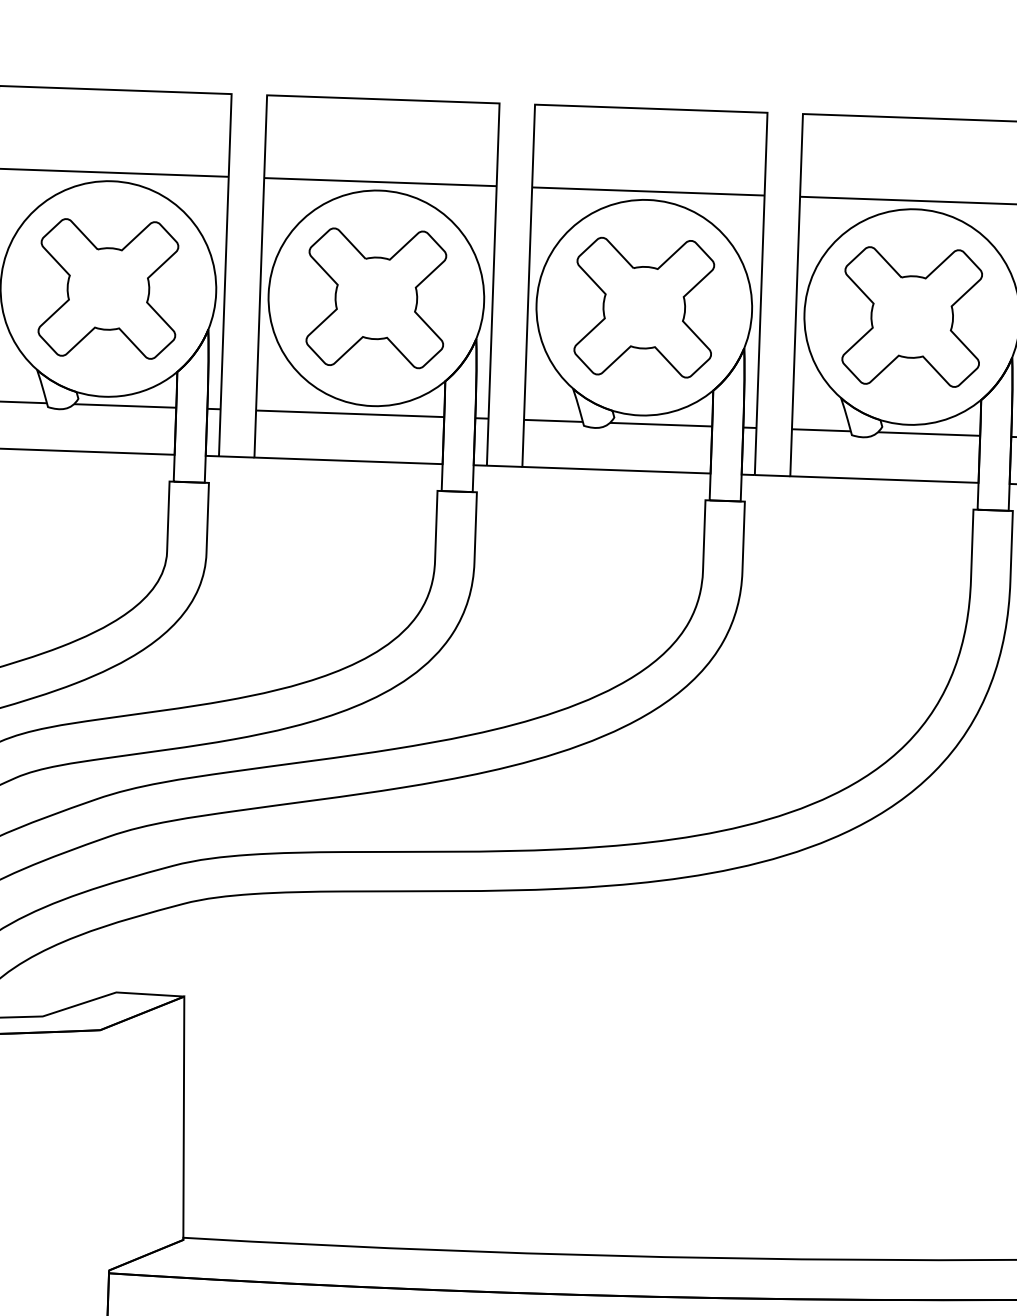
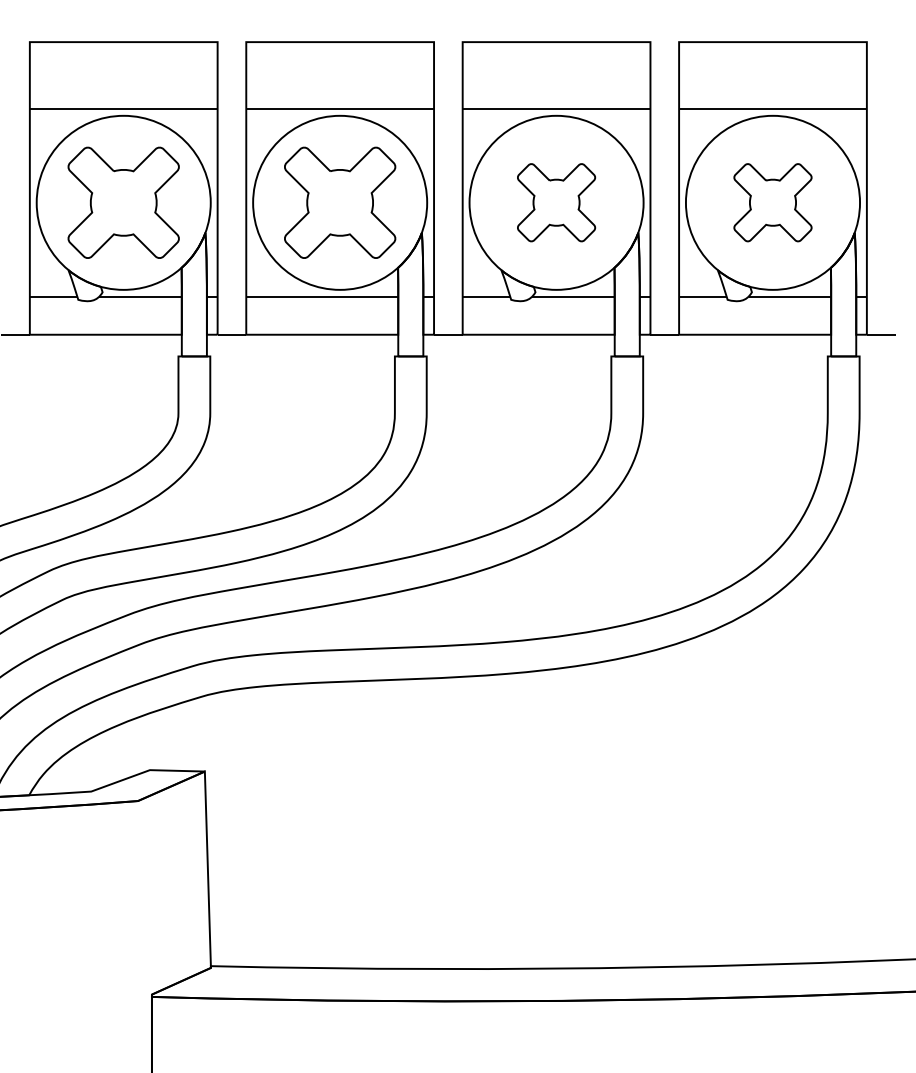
part: (644, 307) -> (556, 202), size x0.7
part: (911, 316) -> (772, 202), size x0.7

